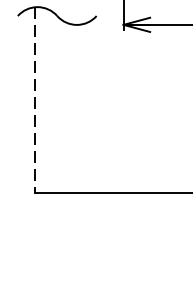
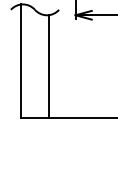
line: (35, 100) -> (21, 61), dashed -> solid
line: (79, 108) -> (48, 66), added

